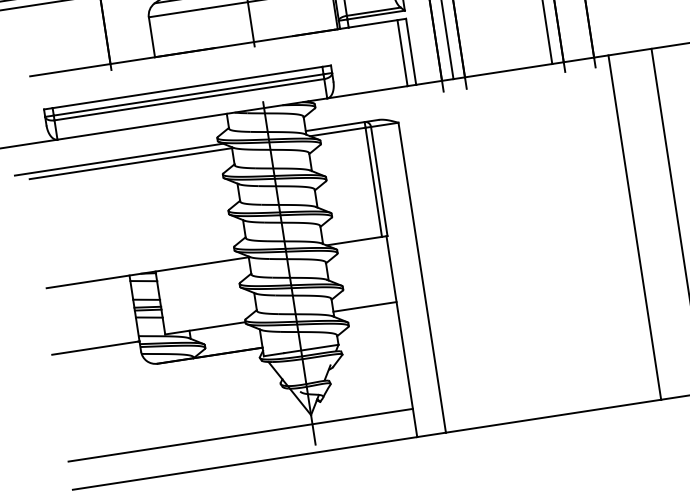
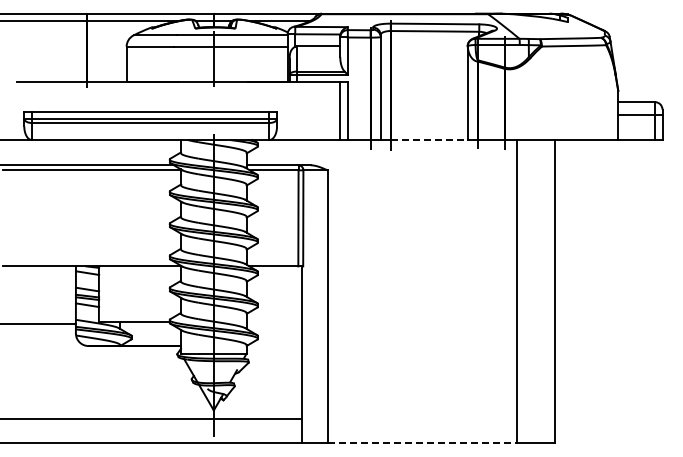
line: (509, 71) -> (429, 140), solid -> dashed
line: (365, 306) -> (274, 324), removed
line: (553, 416) -> (422, 443), solid -> dashed

